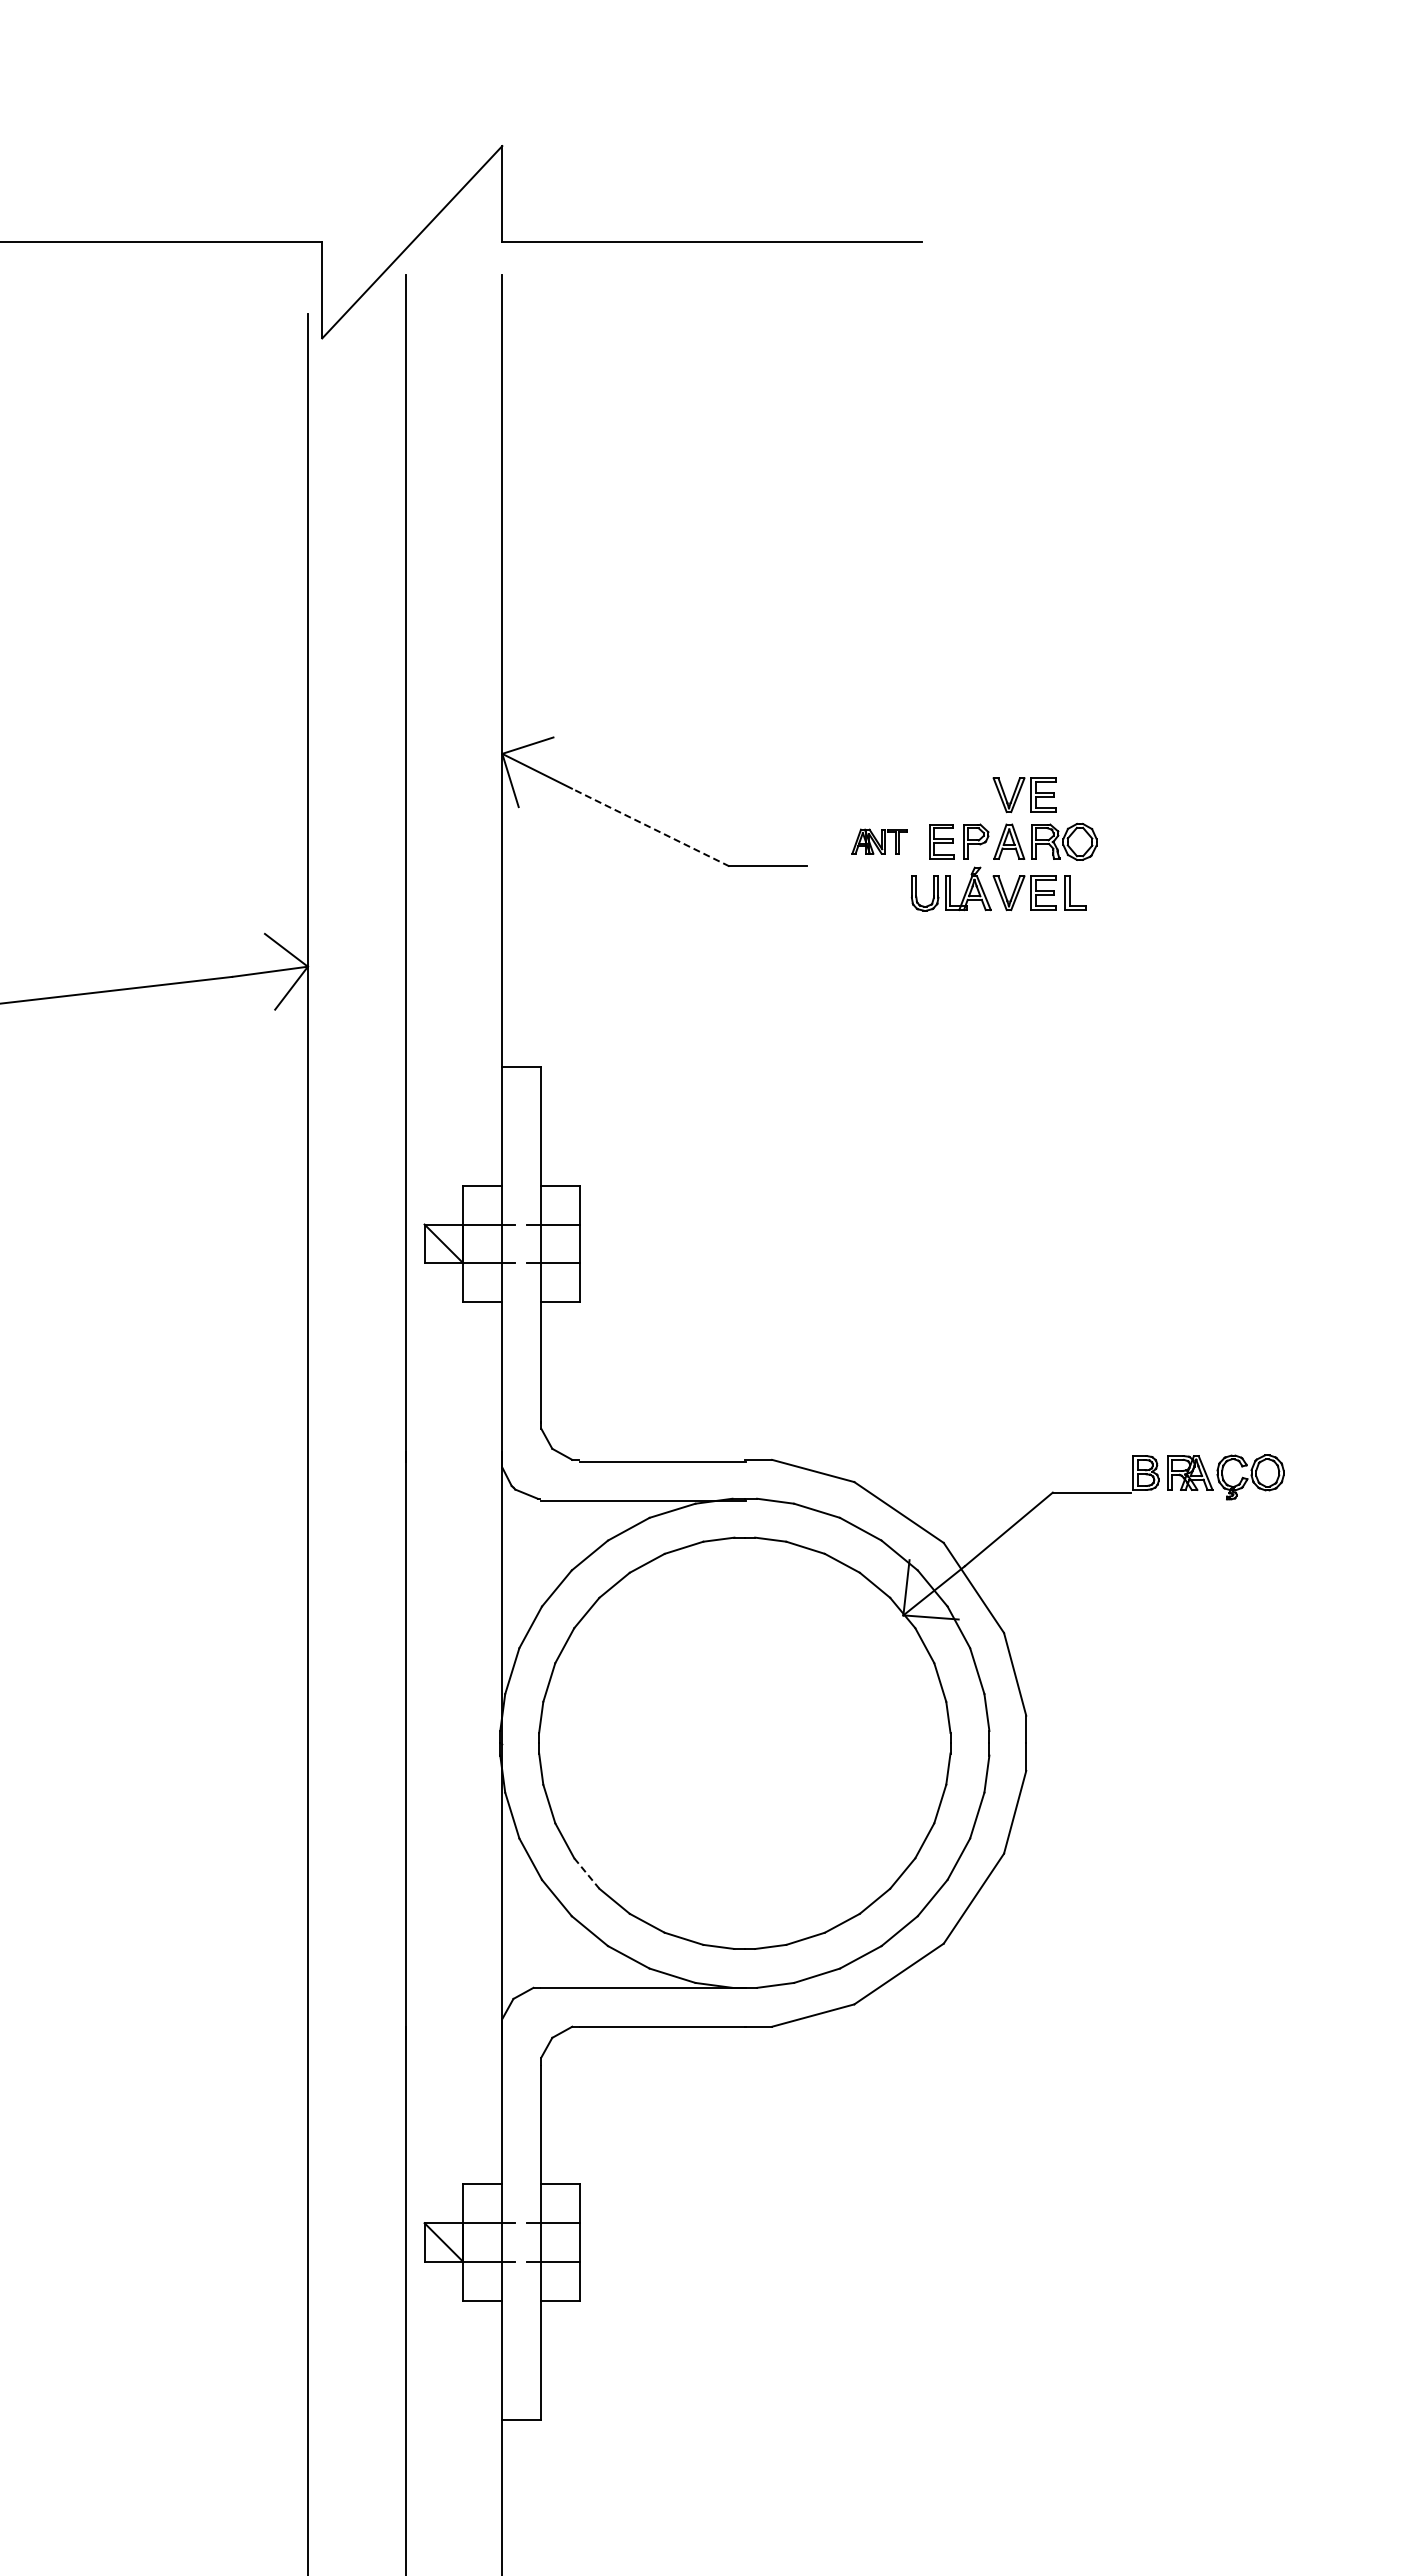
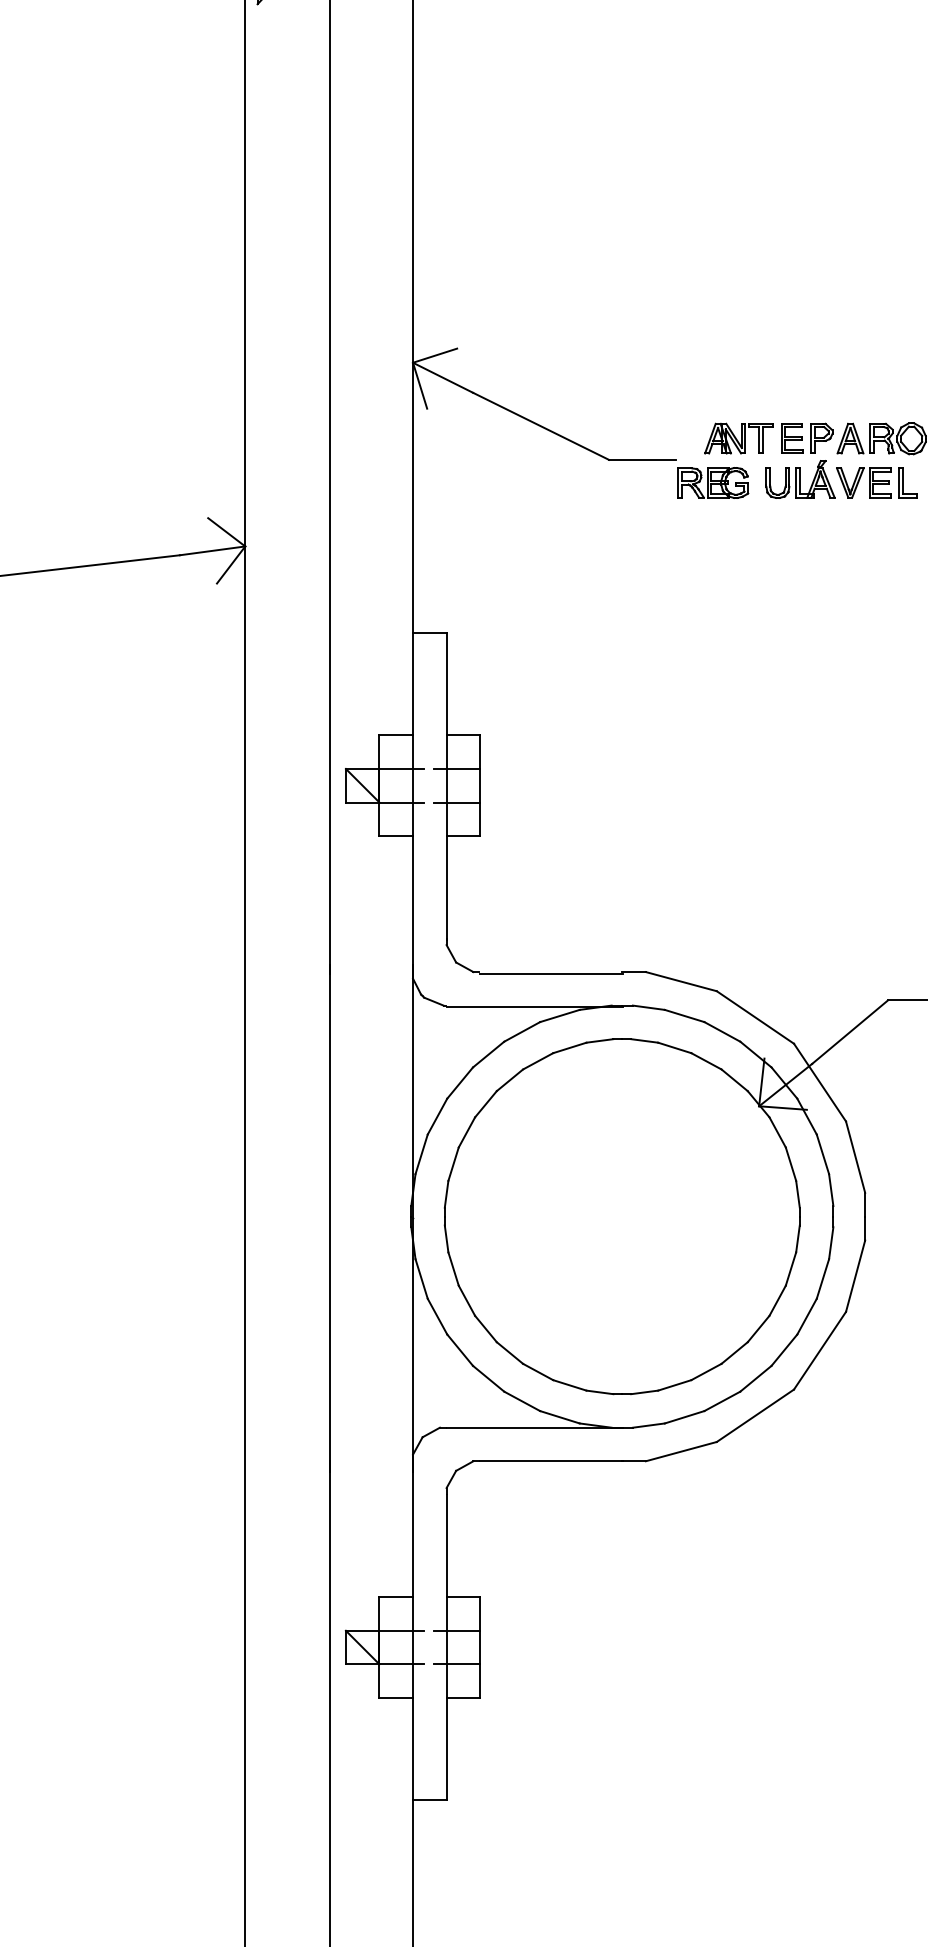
part: (1024, 795) -> (863, 398), removed
line: (650, 827) -> (540, 426), dashed -> solid
part: (879, 841) -> (738, 438), size x1.43
part: (850, 892) -> (713, 482), added
line: (586, 1873) -> (485, 1329), dashed -> solid

